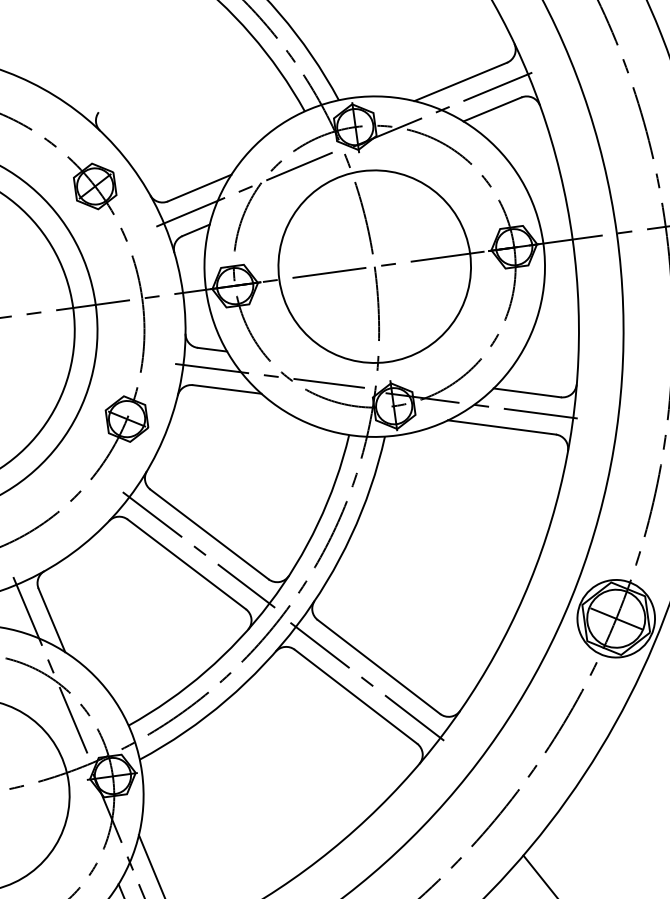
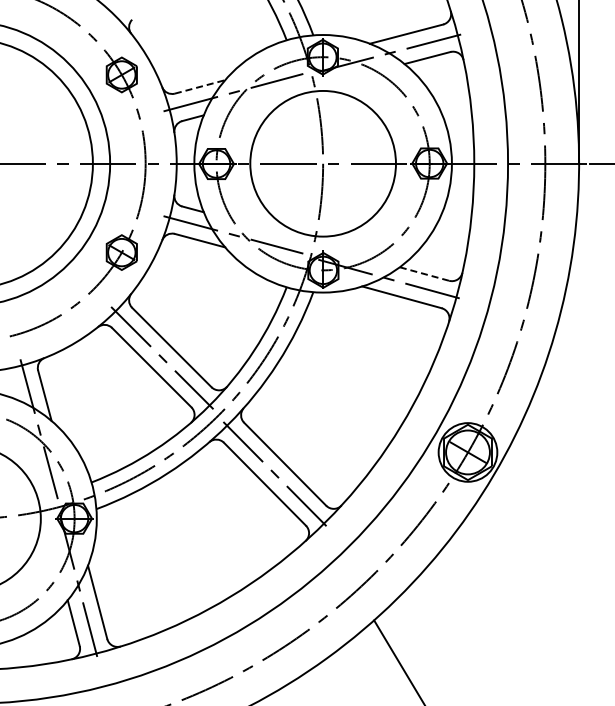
line: (200, 187) -> (200, 86), solid -> dashed
line: (527, 393) -> (424, 274), solid -> dashed

